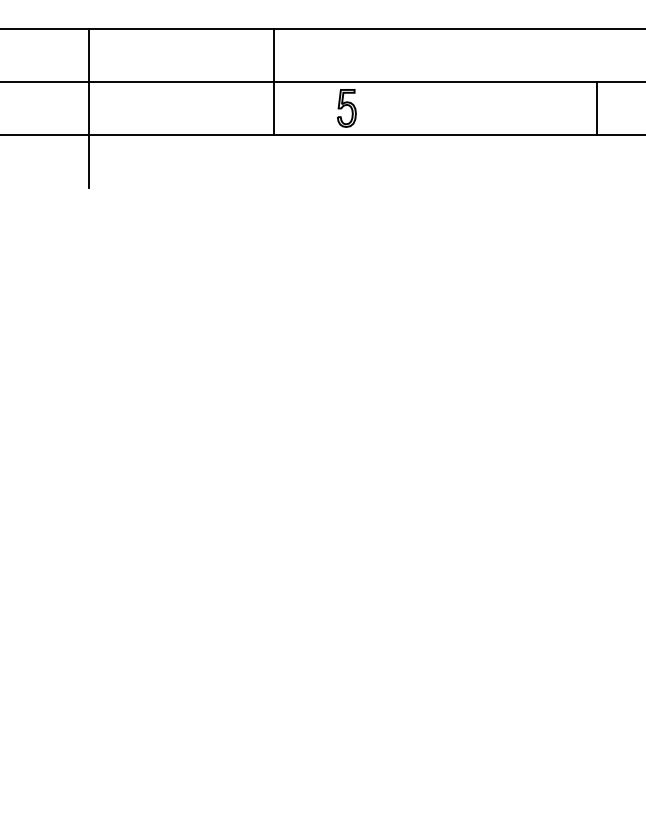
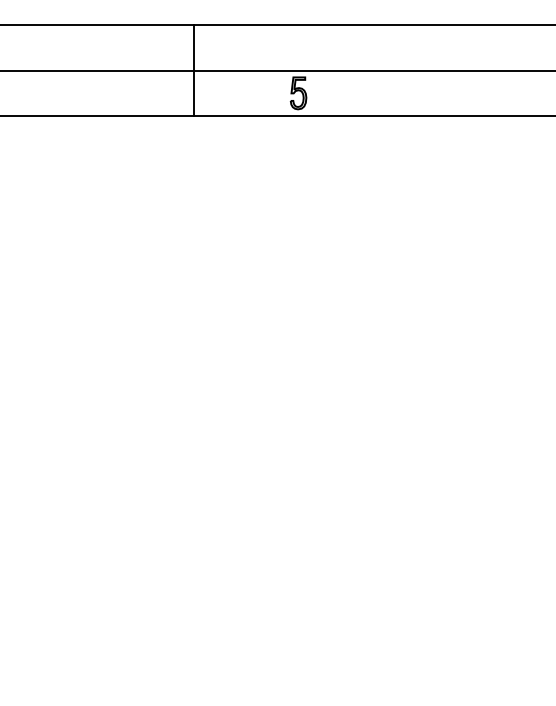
line: (273, 81) -> (193, 70), moved
line: (88, 108) -> (76, 93), removed
line: (597, 108) -> (514, 93), removed

